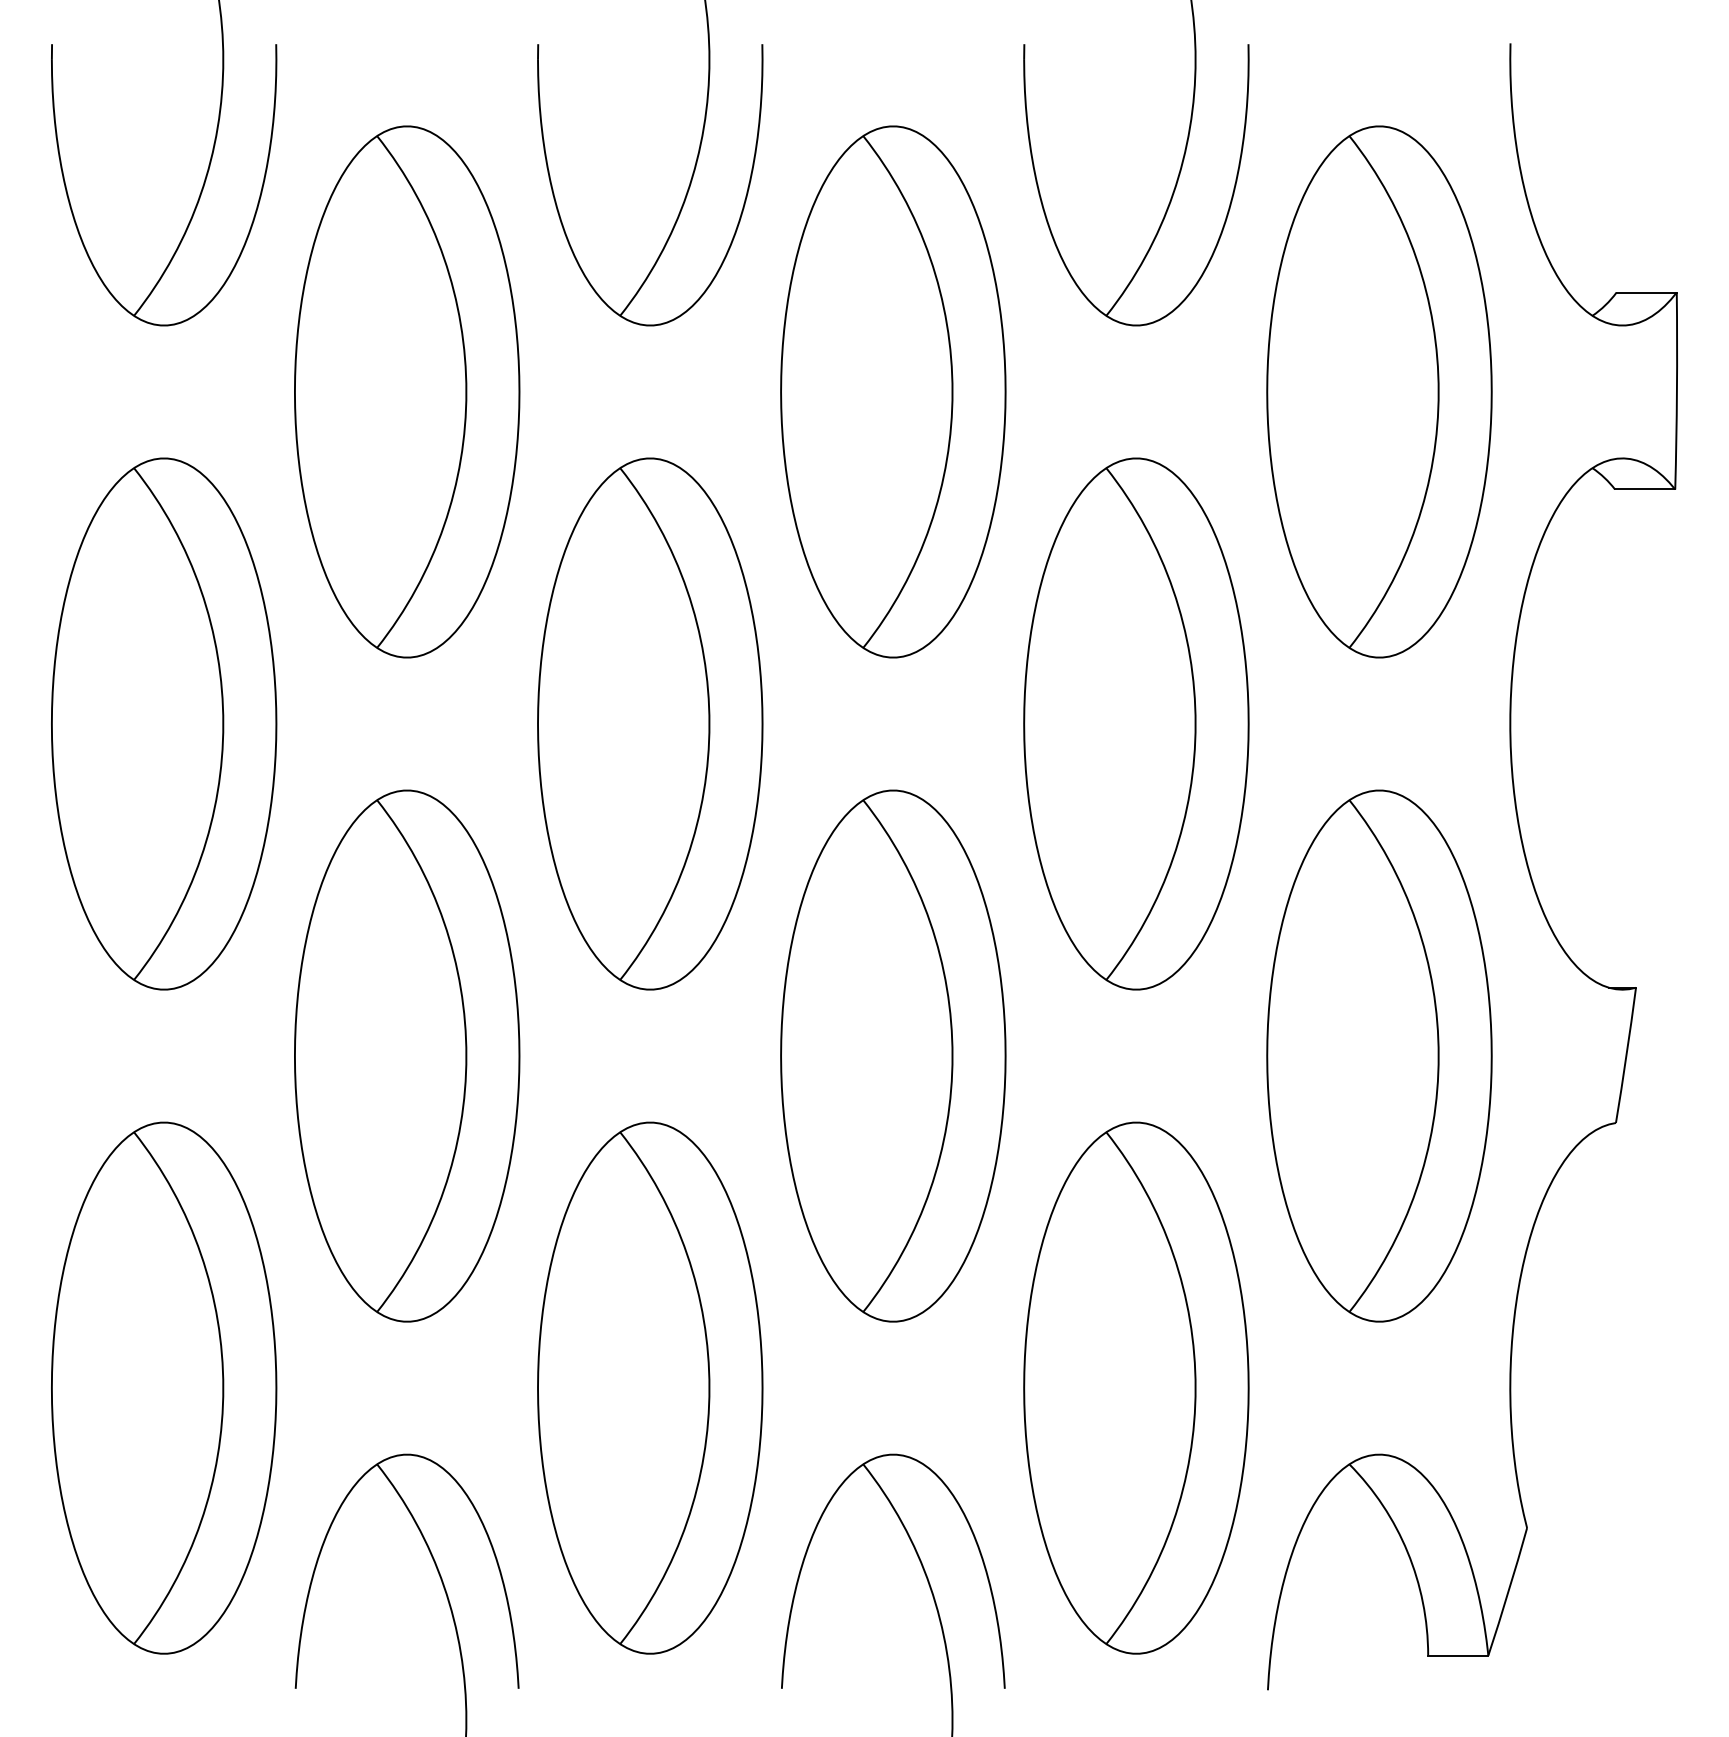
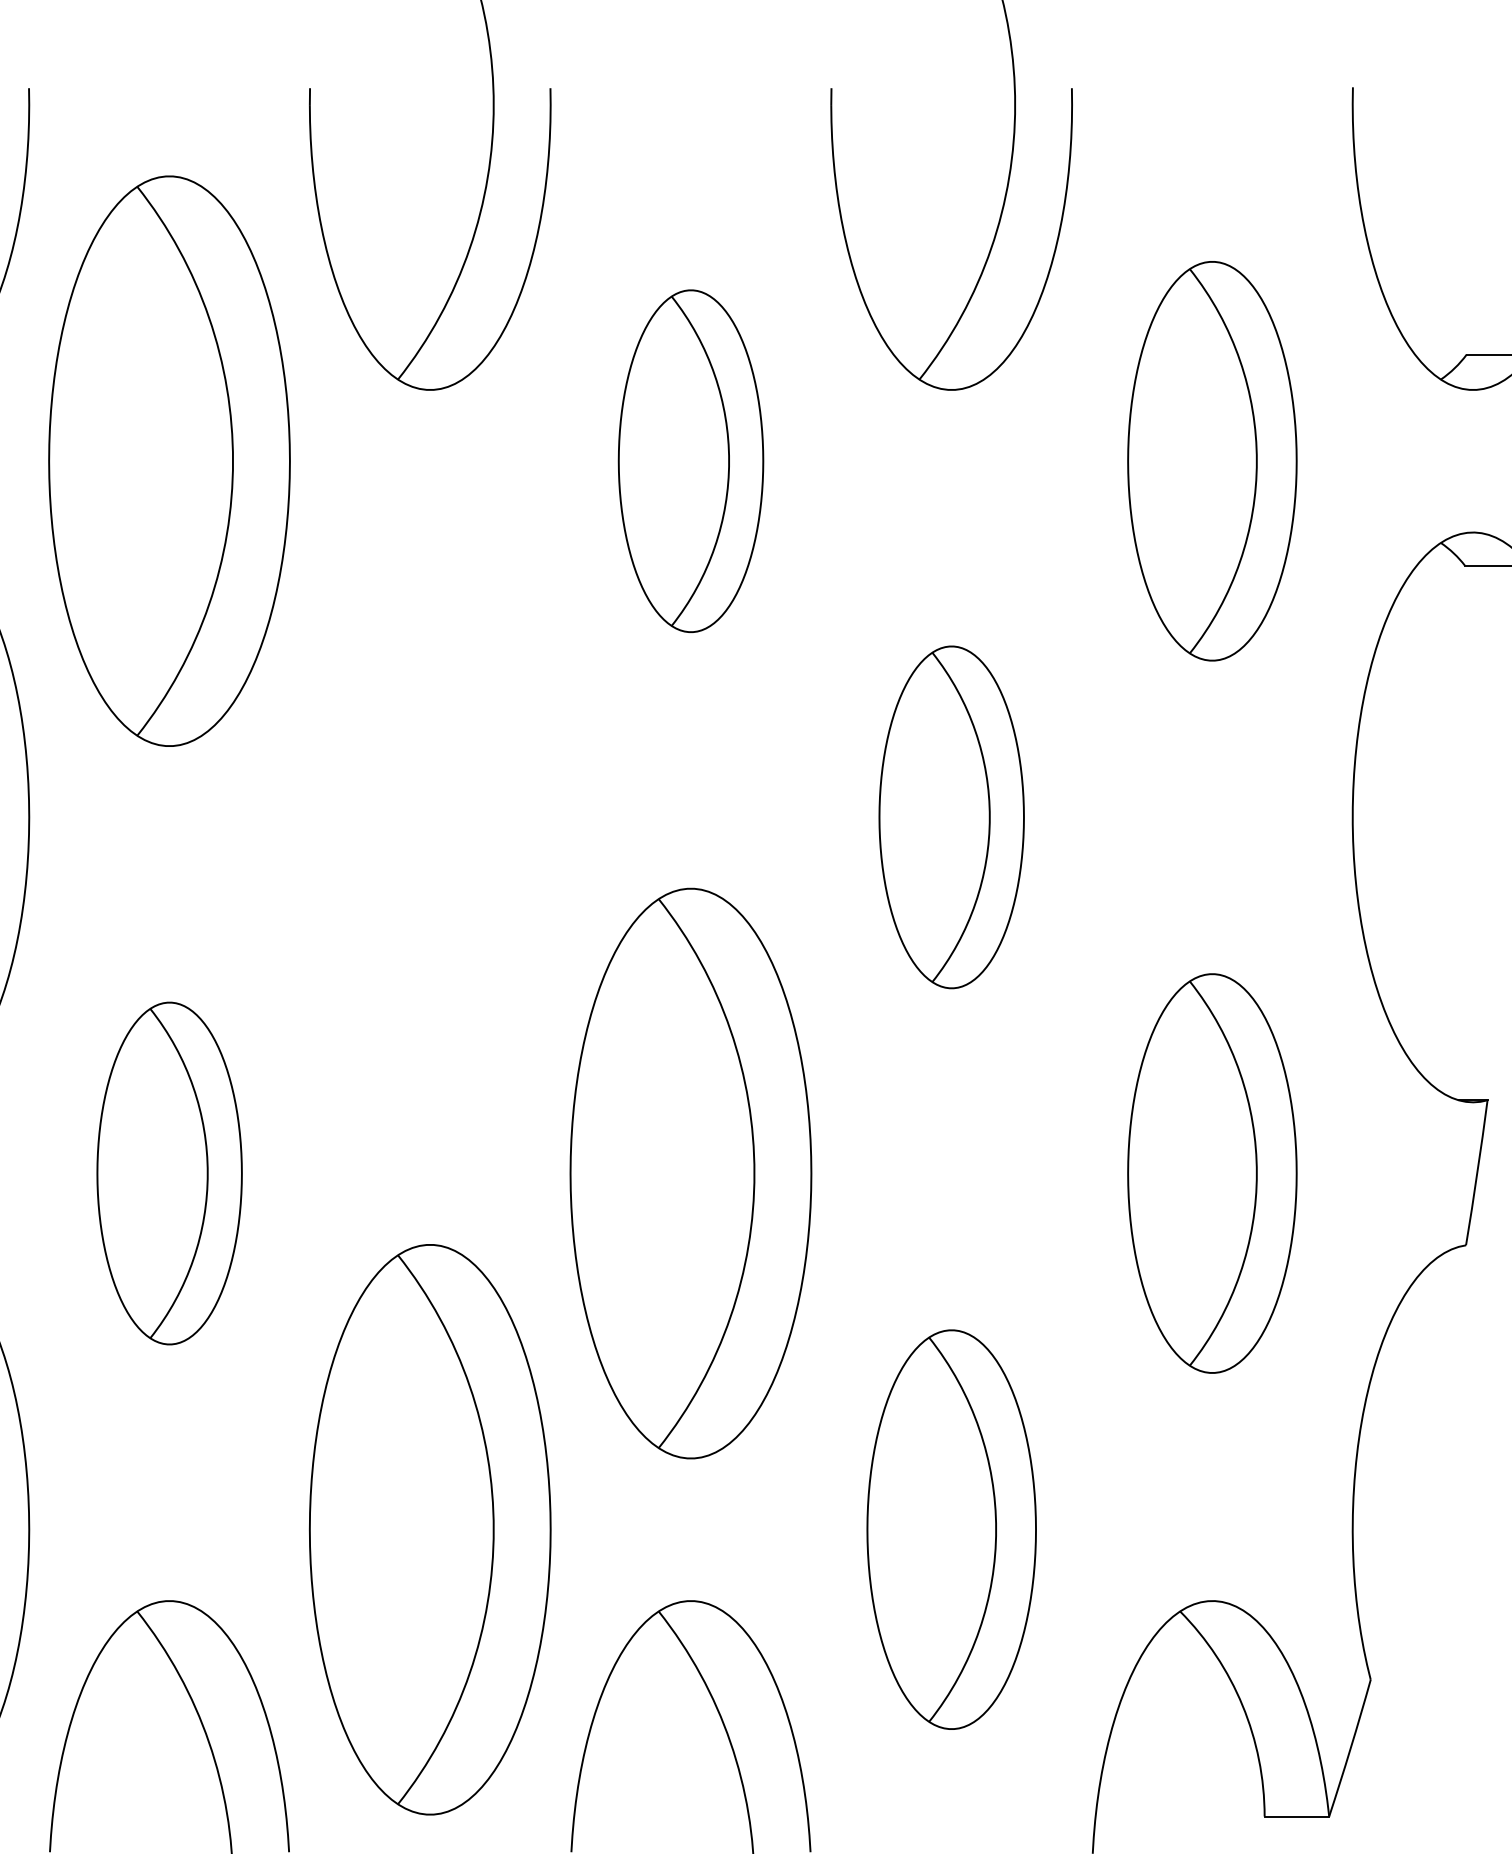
part: (893, 391) -> (691, 460), size x0.6
part: (1379, 391) -> (1212, 460), size x0.7
part: (650, 723) -> (430, 816), removed
part: (1136, 723) -> (951, 816), size x0.6
part: (407, 1055) -> (169, 1172), size x0.6
part: (1379, 1055) -> (1212, 1172), size x0.7
part: (1136, 1387) -> (951, 1529), size x0.7

